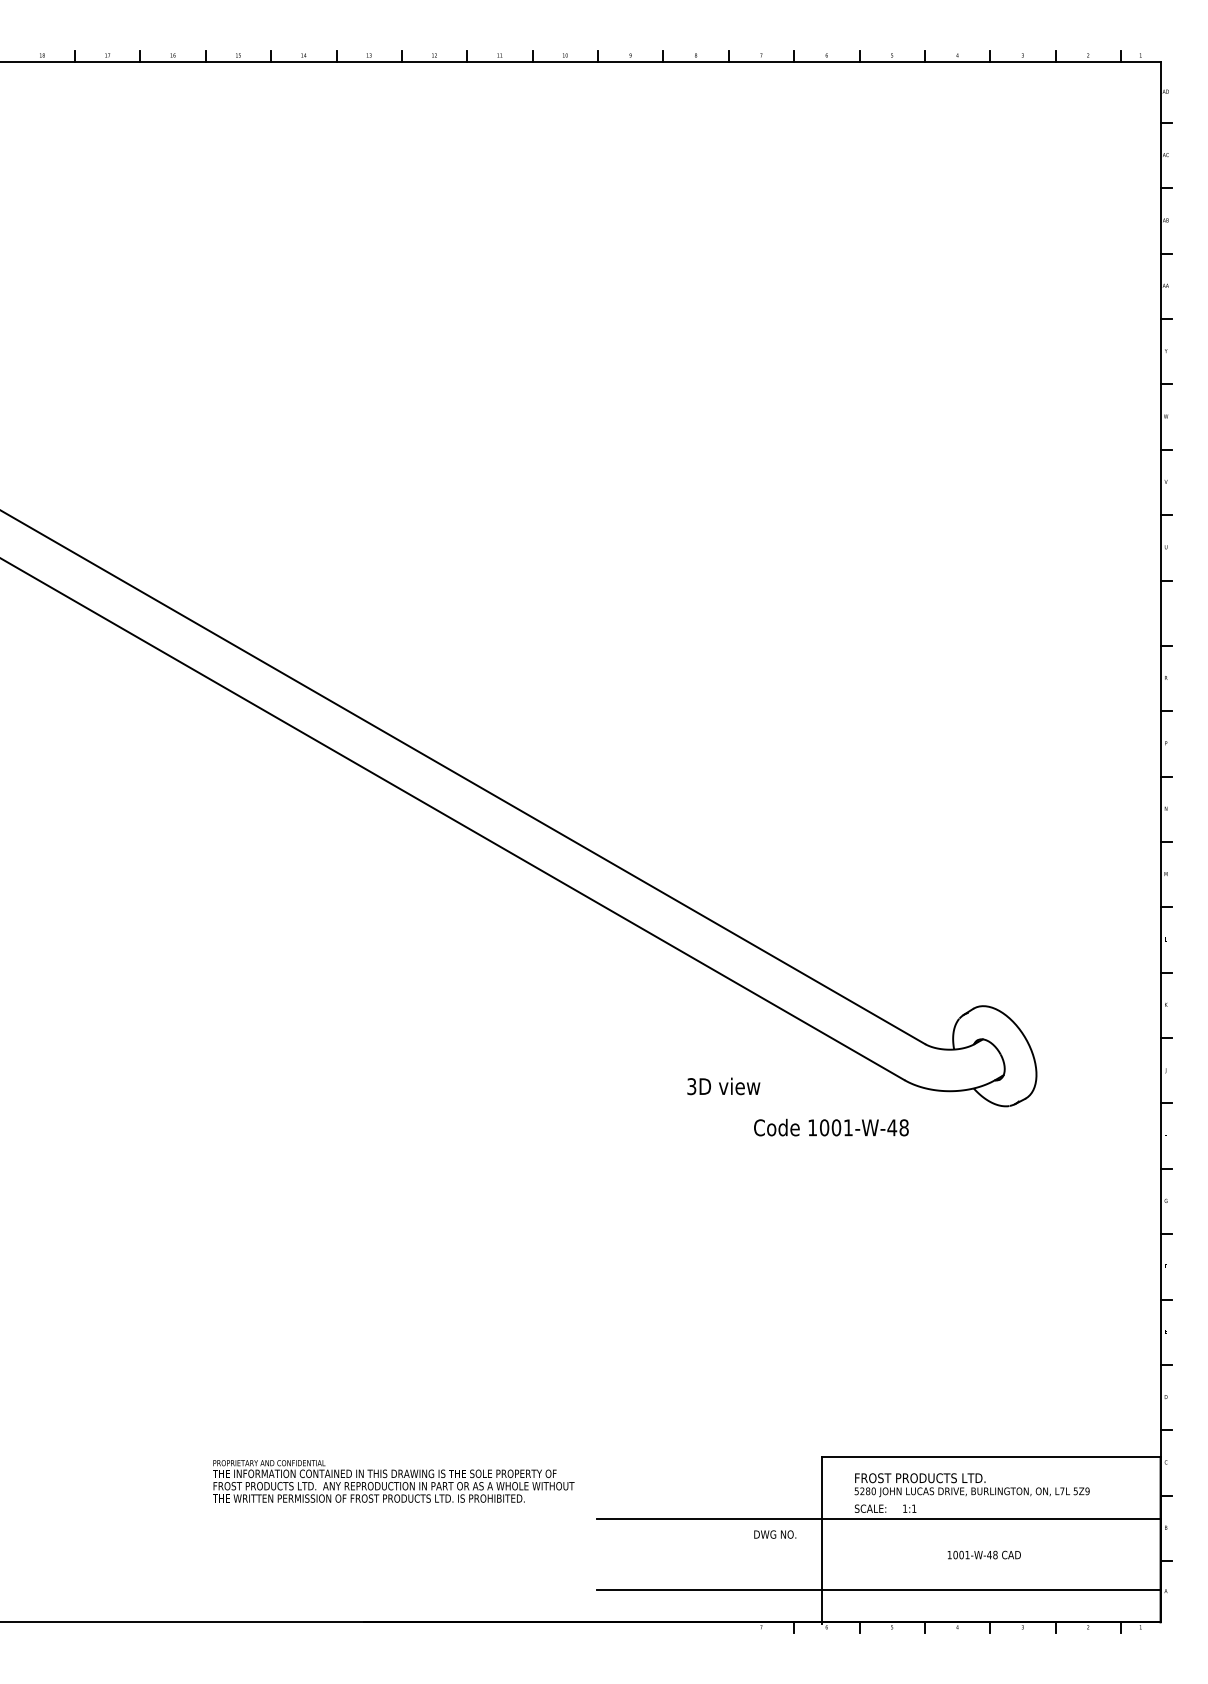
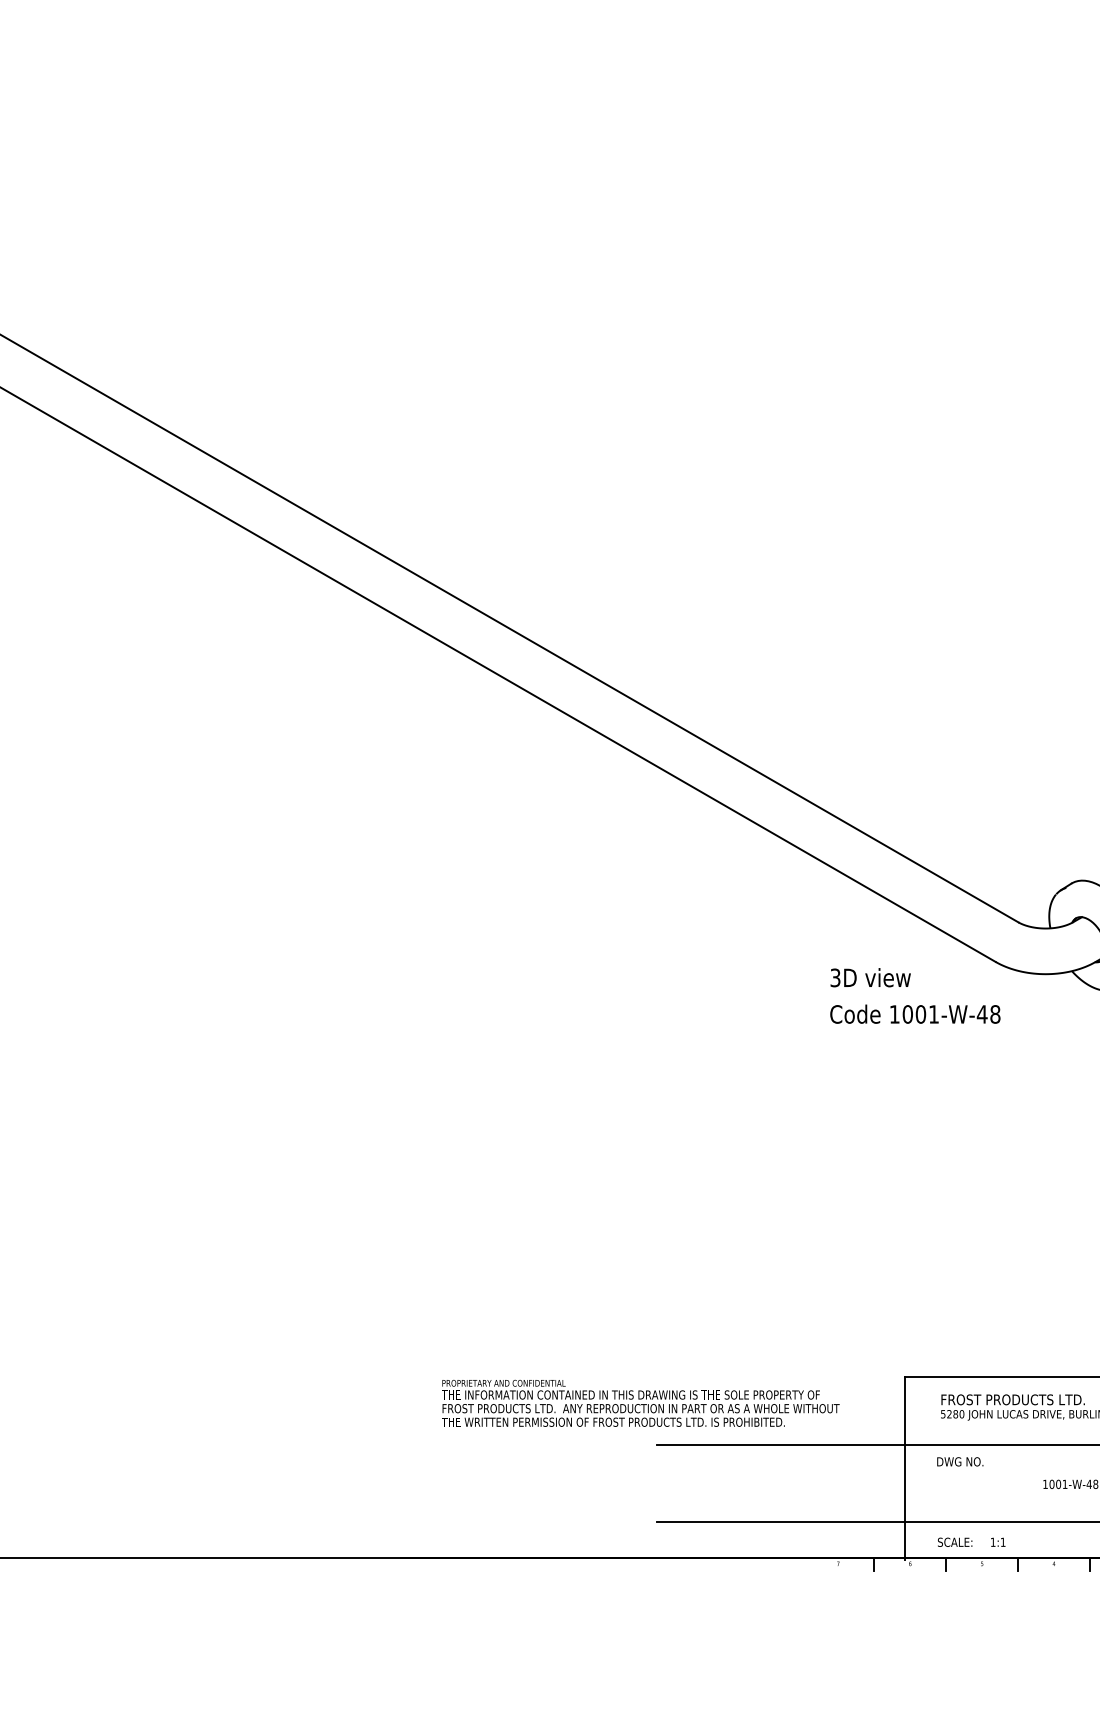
text: (723, 1086) -> (870, 977), moved
text: (393, 1481) -> (640, 1403), moved
text: (885, 1508) -> (971, 1542), moved
text: (775, 1534) -> (960, 1461), moved

